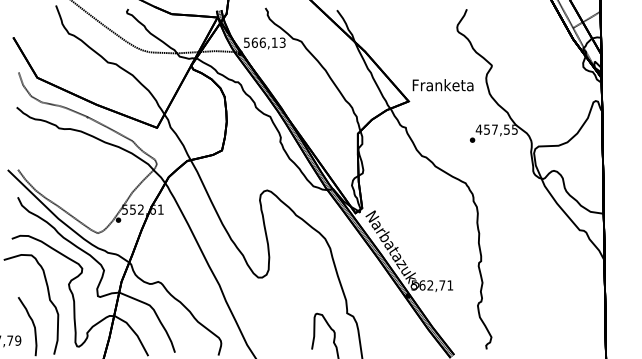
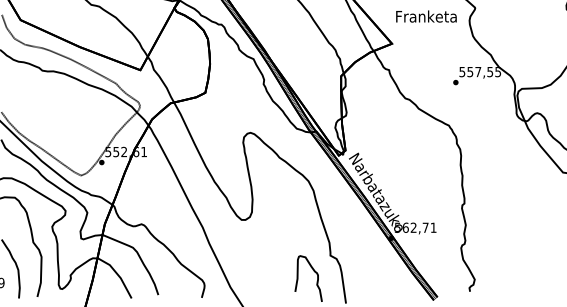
text: (442, 85) -> (425, 16), moved
text: (478, 129) -> (461, 71), 457,55 -> 557,55

